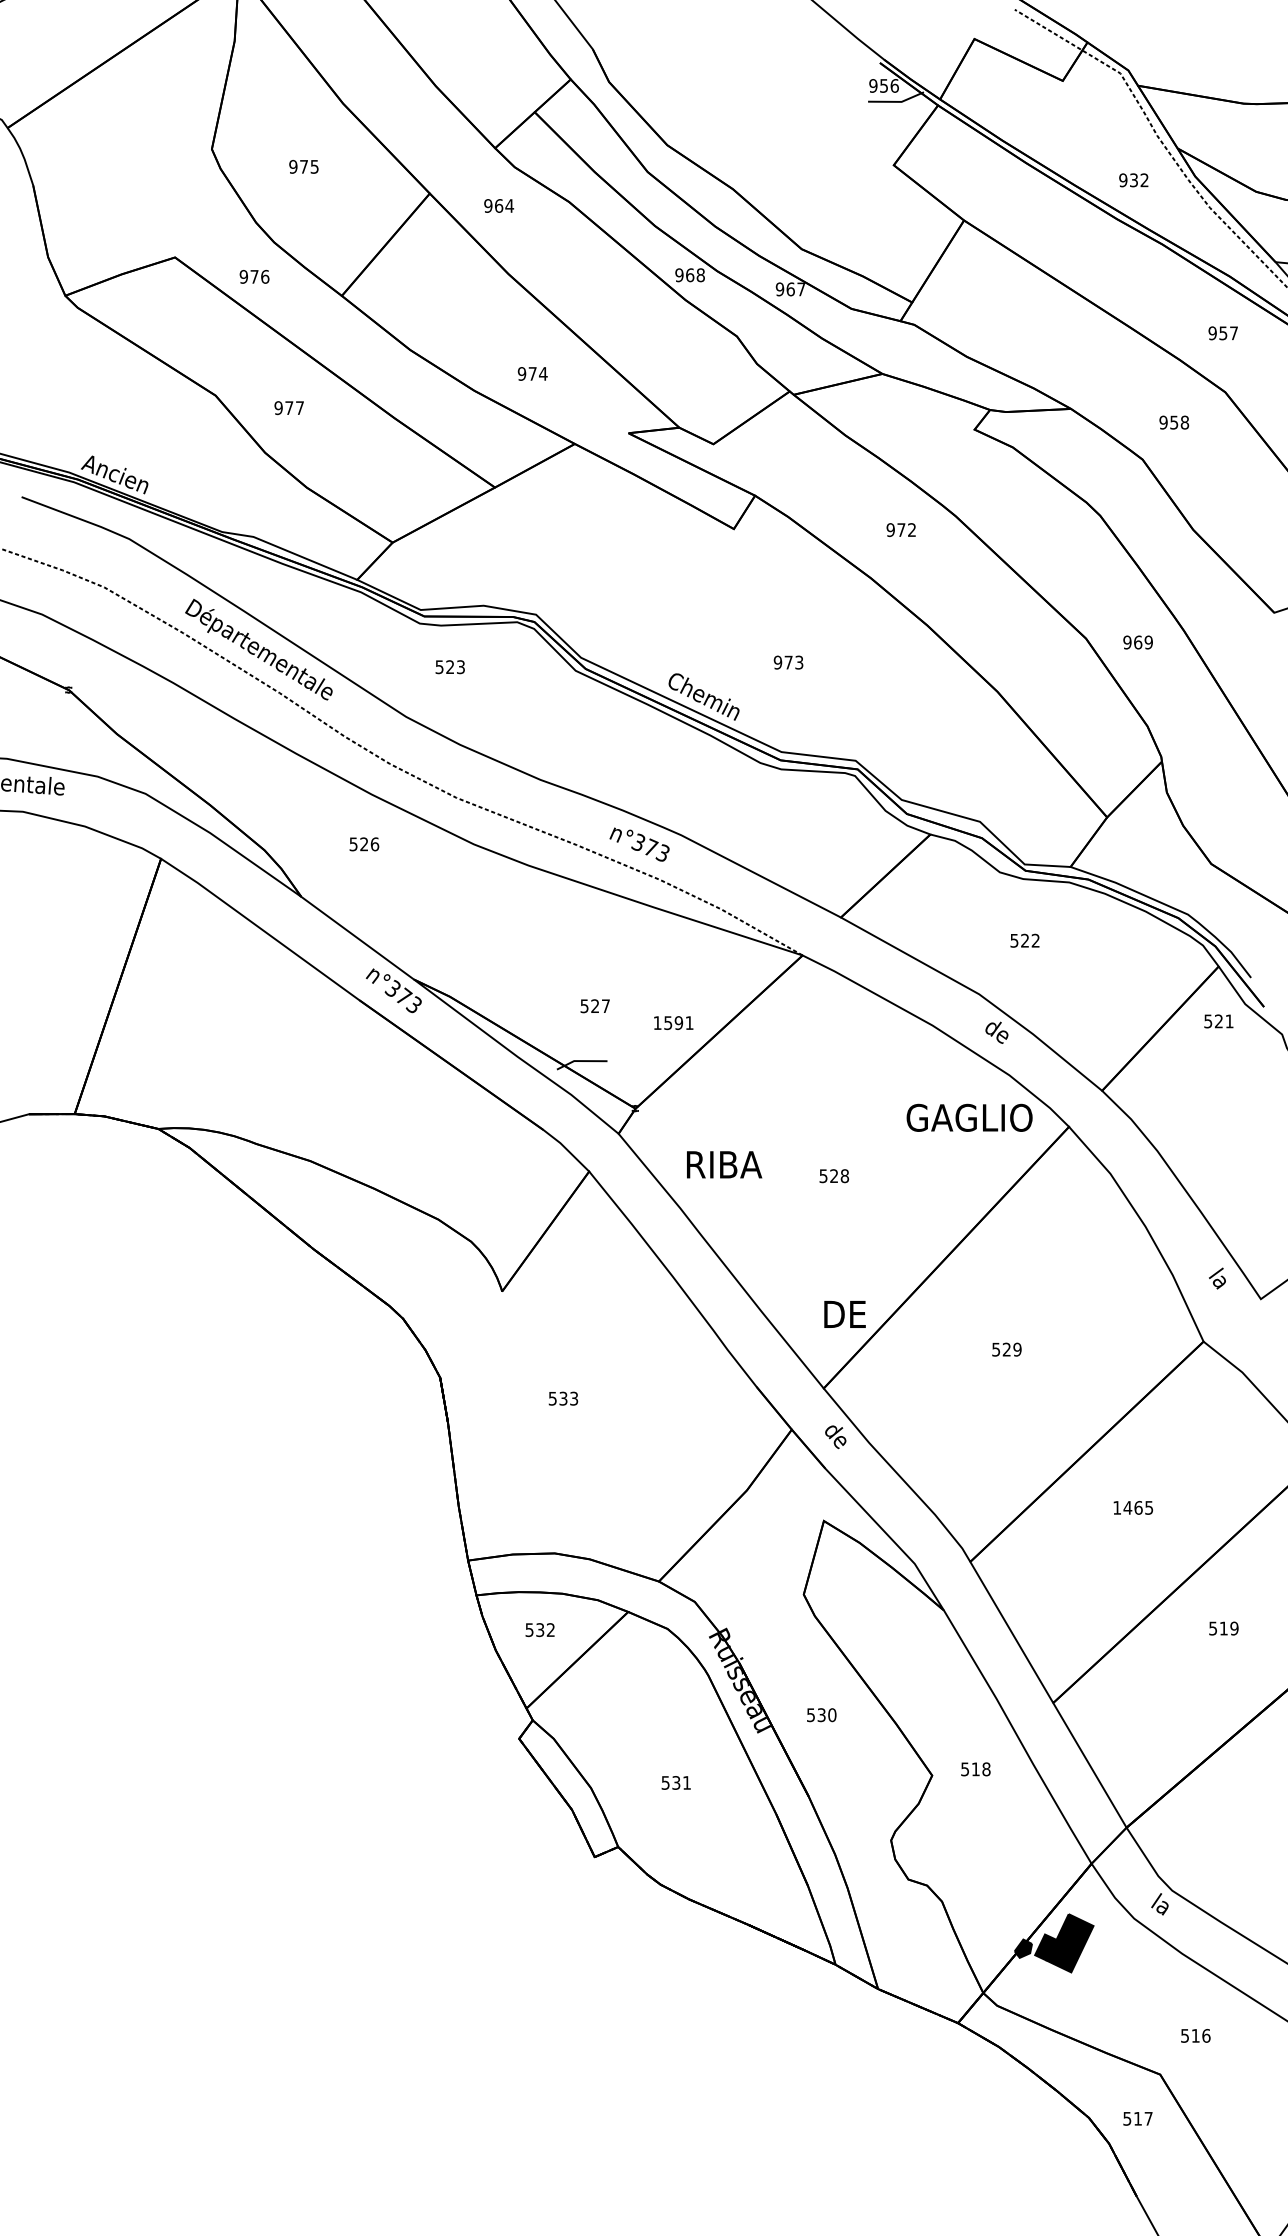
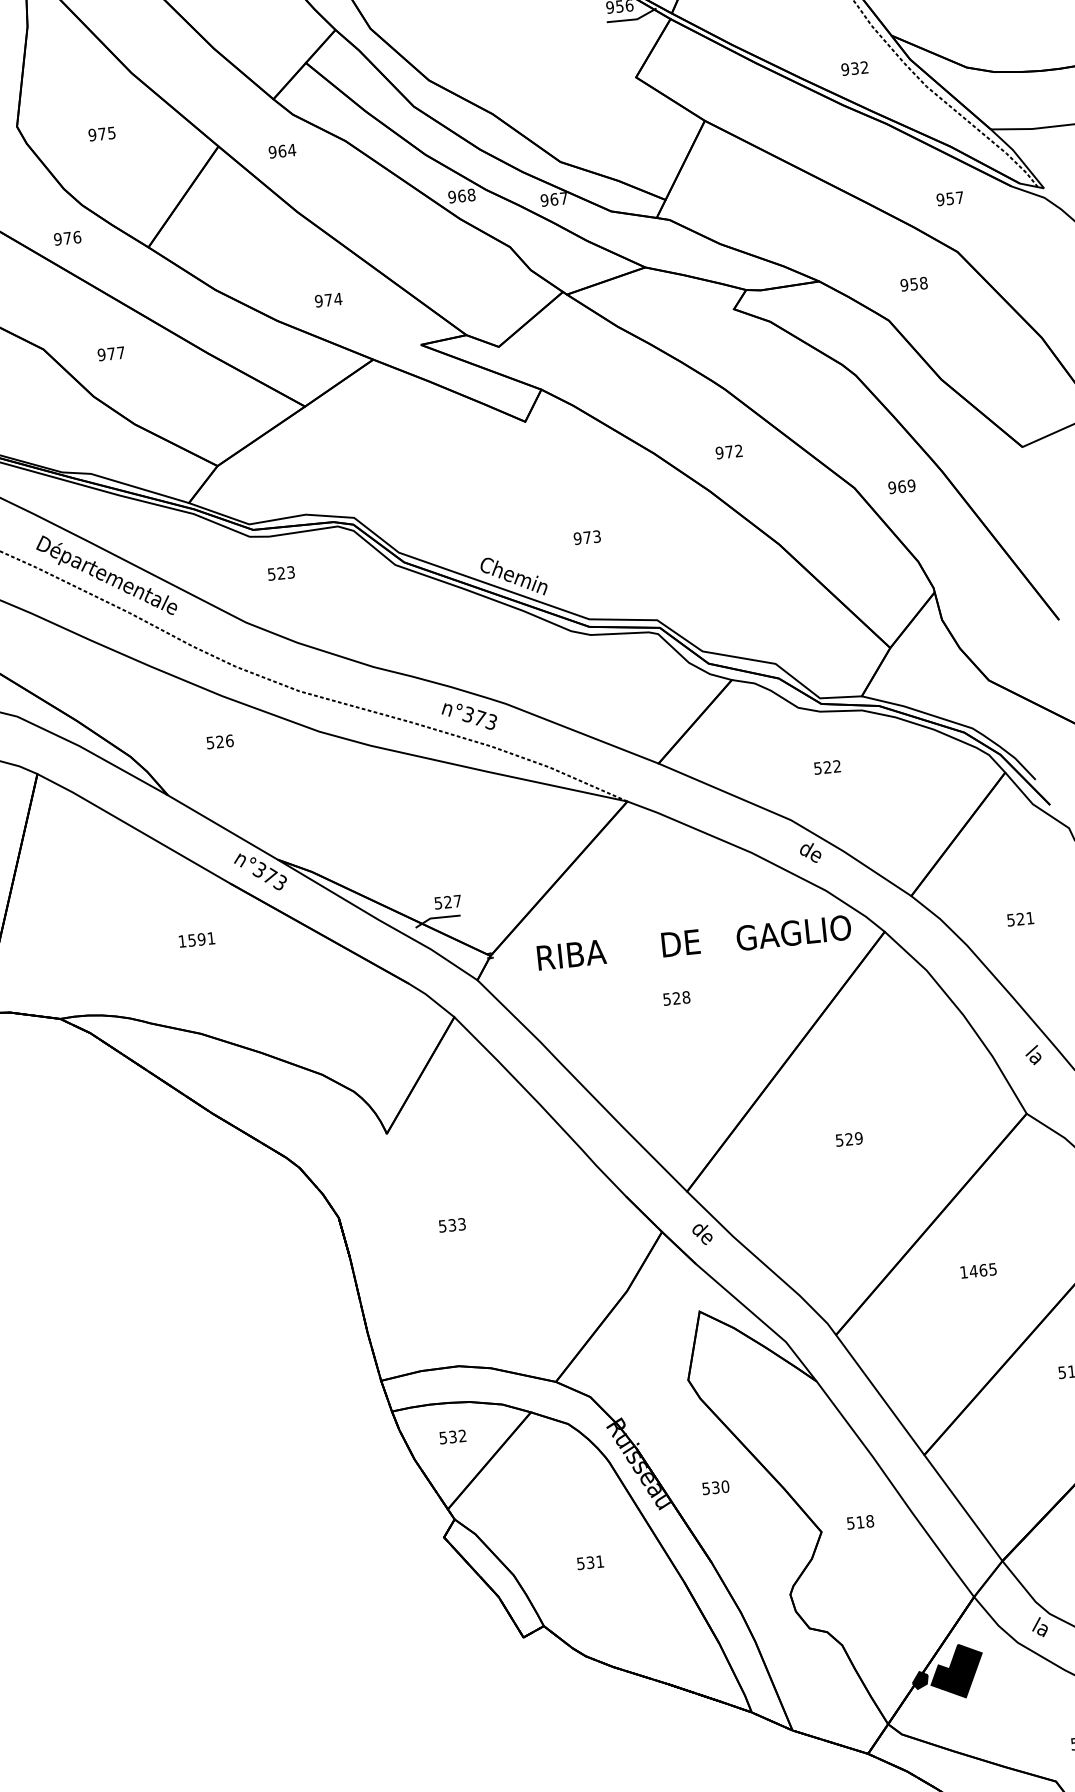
text: (900, 529) -> (728, 451), moved
text: (594, 1006) -> (447, 902), moved
text: (1218, 1021) -> (1020, 919), moved
text: (673, 1022) -> (196, 939), moved
text: (724, 1164) -> (571, 954), moved
text: (844, 1314) -> (680, 943), moved

